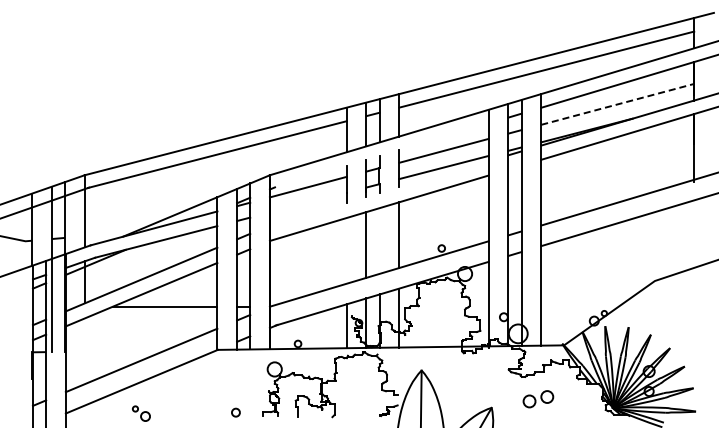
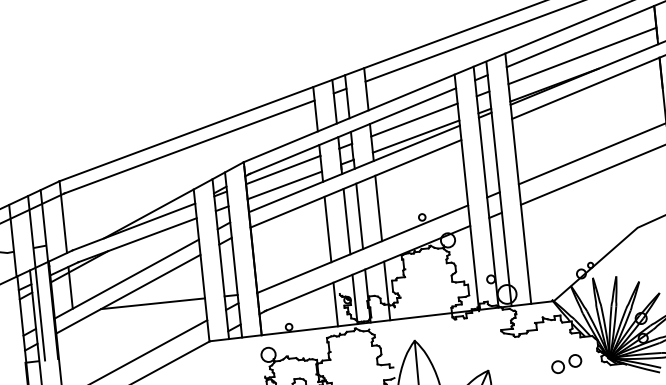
line: (618, 104) -> (583, 56), dashed -> solid
line: (380, 155) -> (351, 131), added
line: (378, 193) -> (353, 169), added
line: (307, 202) -> (283, 185), added
line: (379, 240) -> (359, 215), added
line: (346, 250) -> (327, 229), added
part: (538, 399) -> (566, 364), moved

